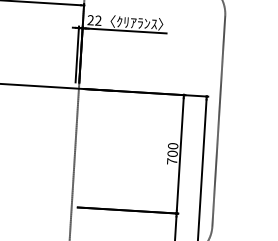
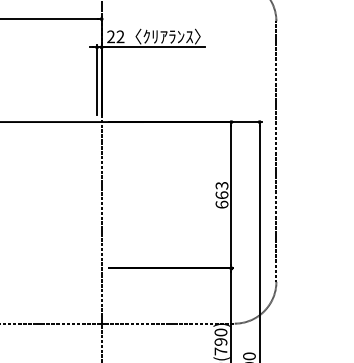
text: (172, 153) -> (221, 194), 700 -> 663

